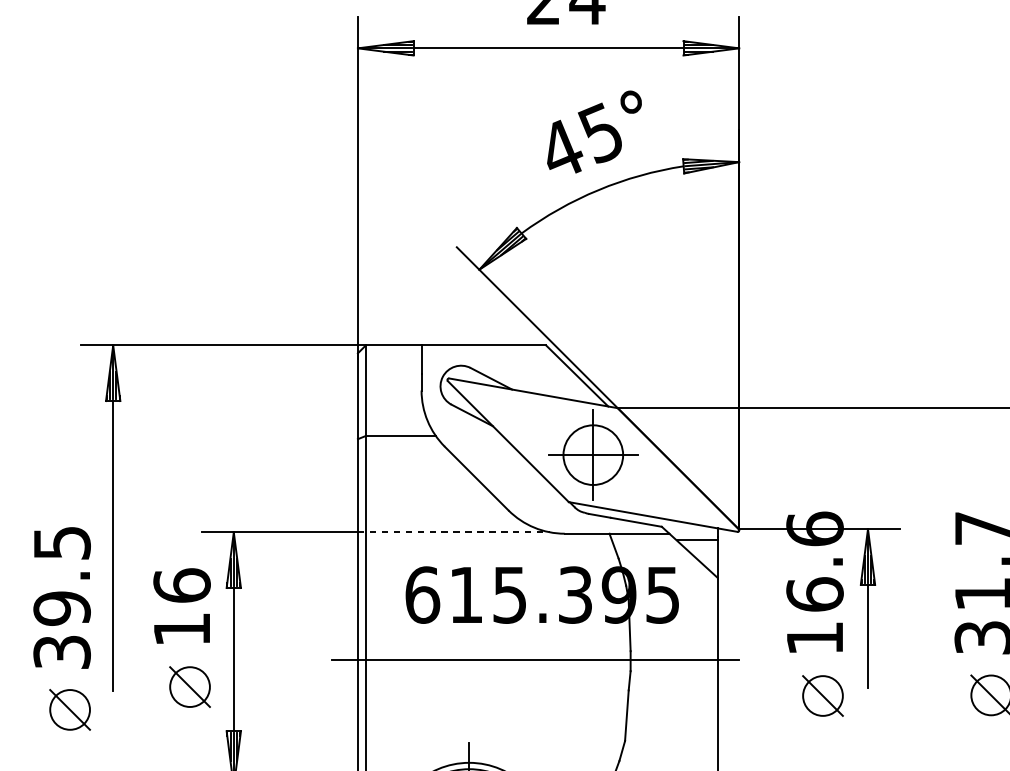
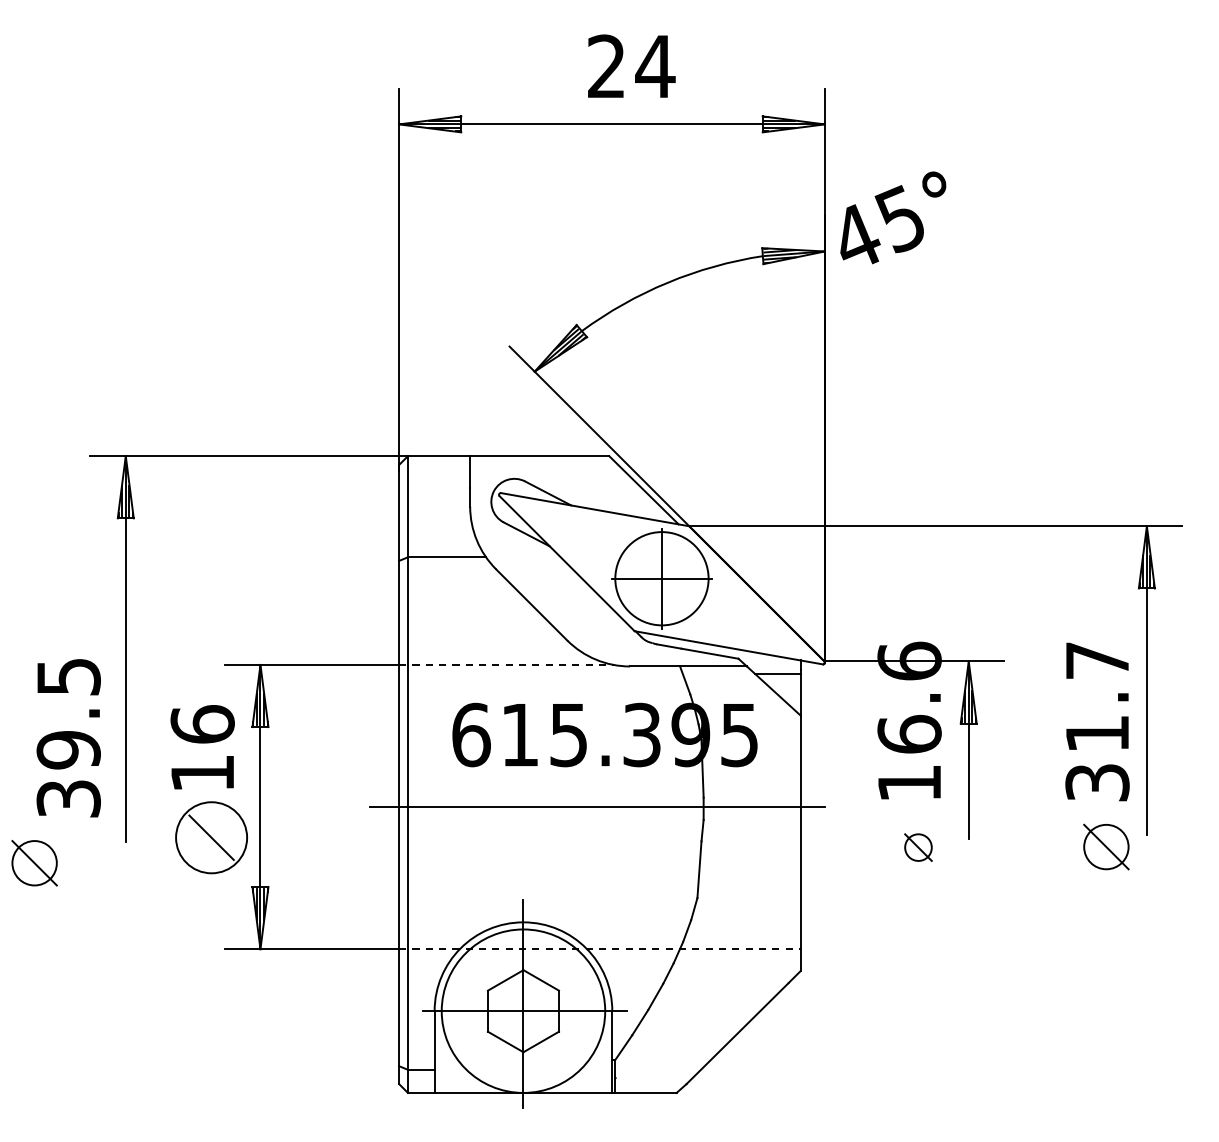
text: (594, 131) -> (893, 217), moved
circle: (592, 454) -> (661, 578), size x1.4
circle: (189, 686) -> (211, 837), size x1.6
part: (823, 695) -> (918, 847), size x0.6
part: (69, 710) -> (34, 863), moved

